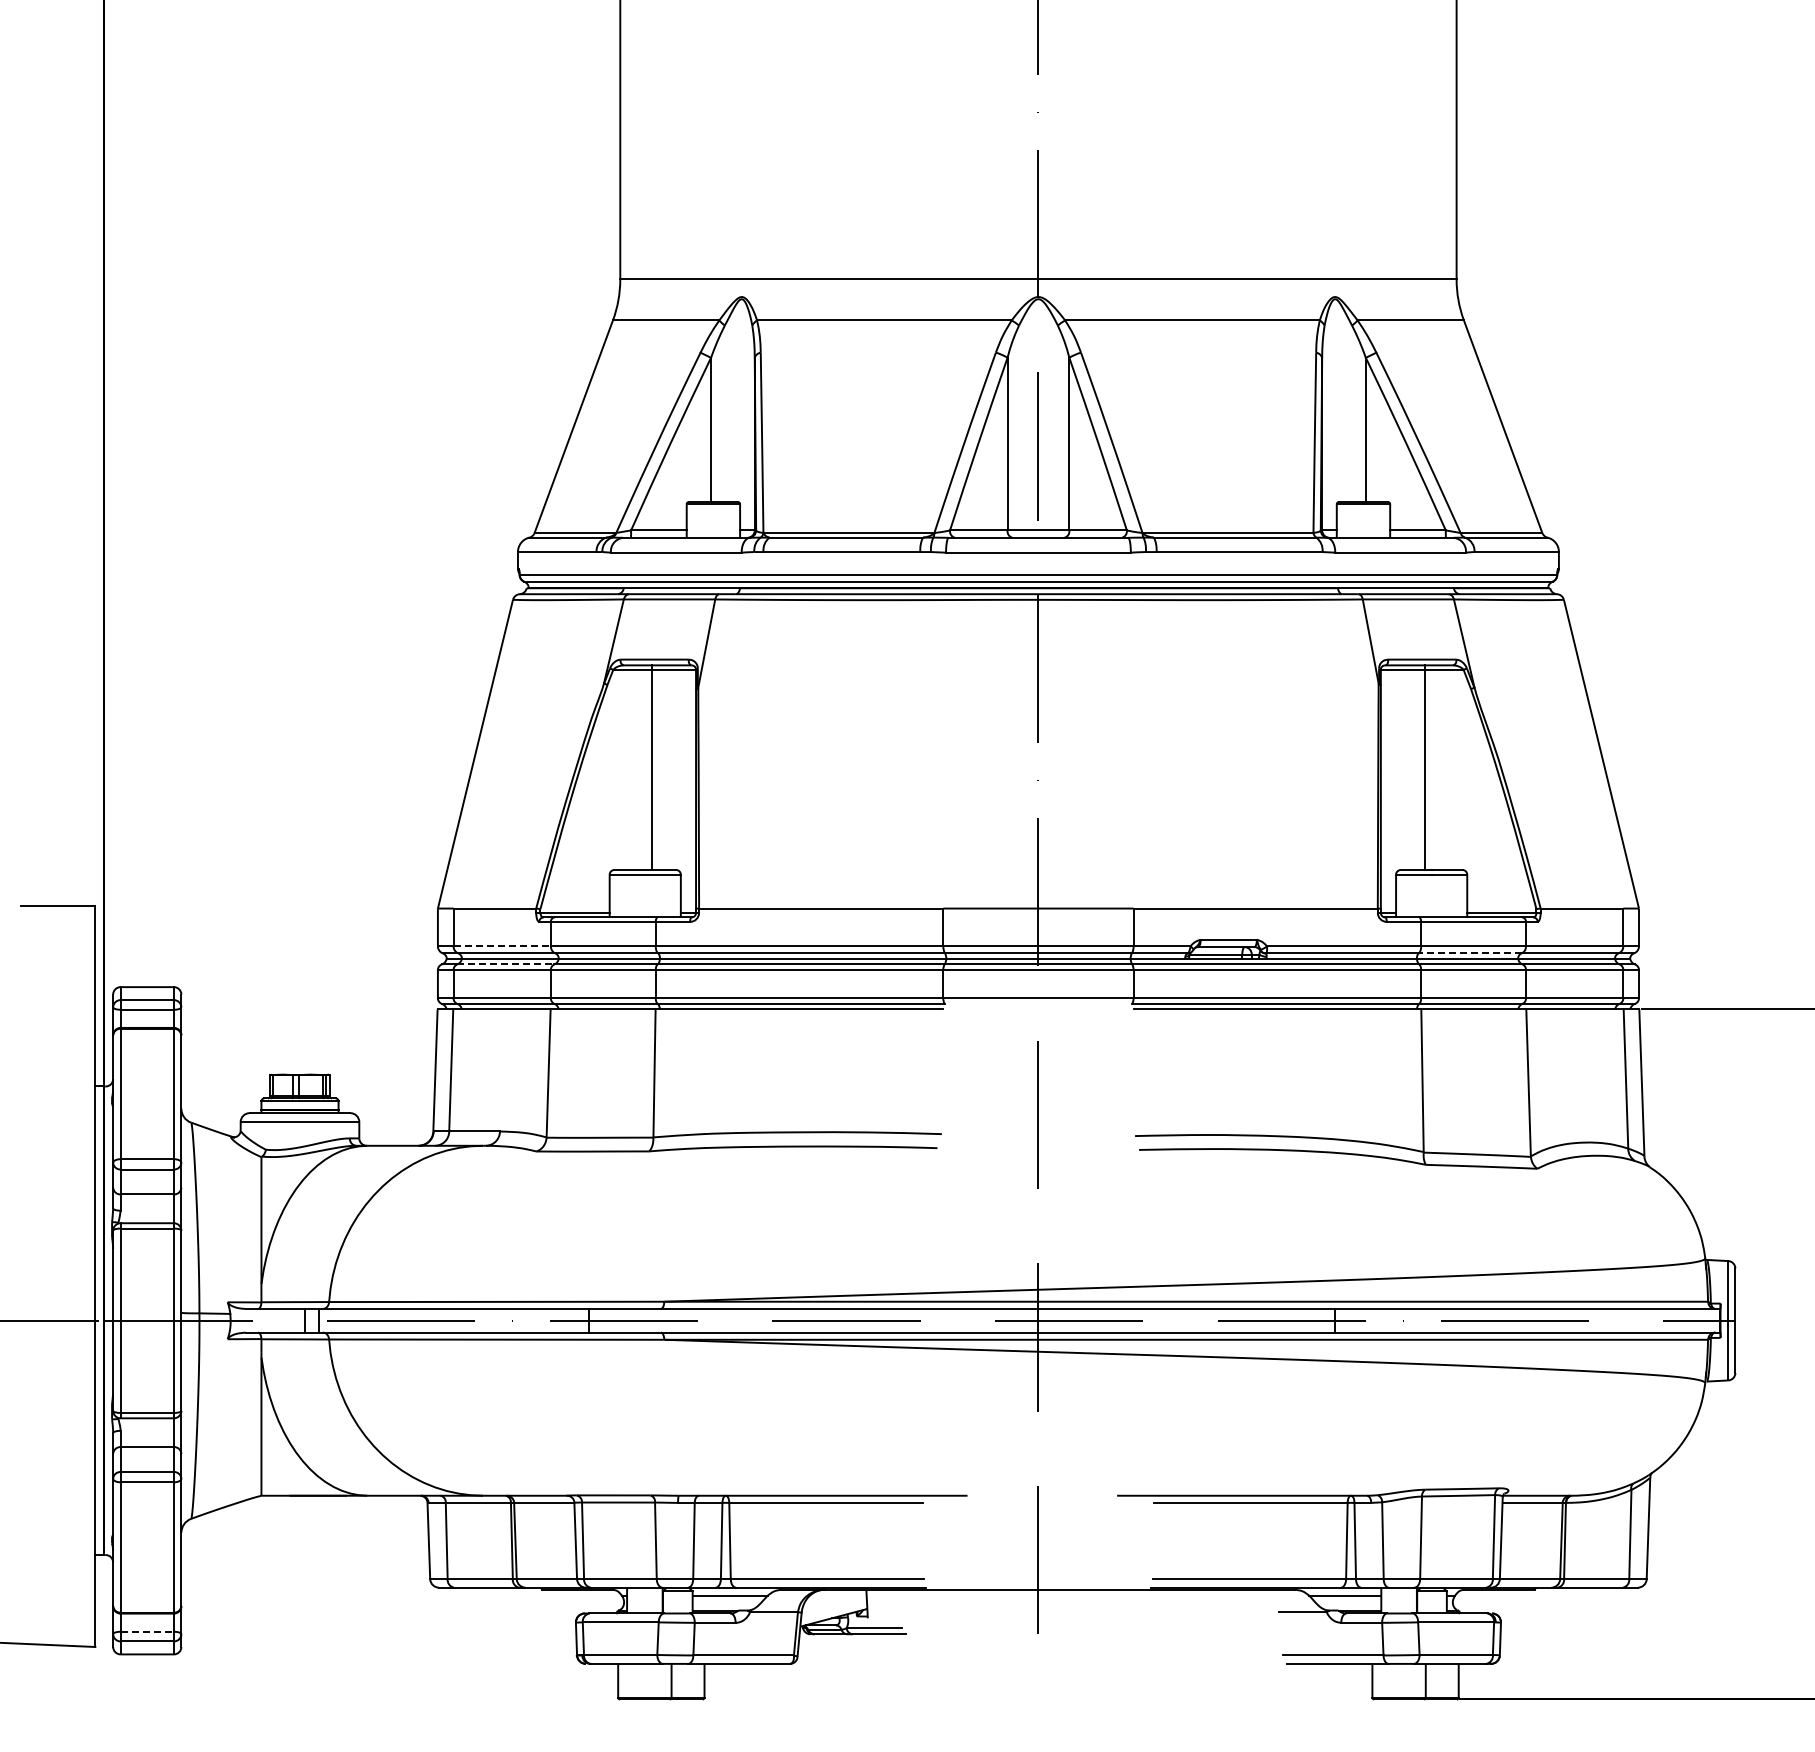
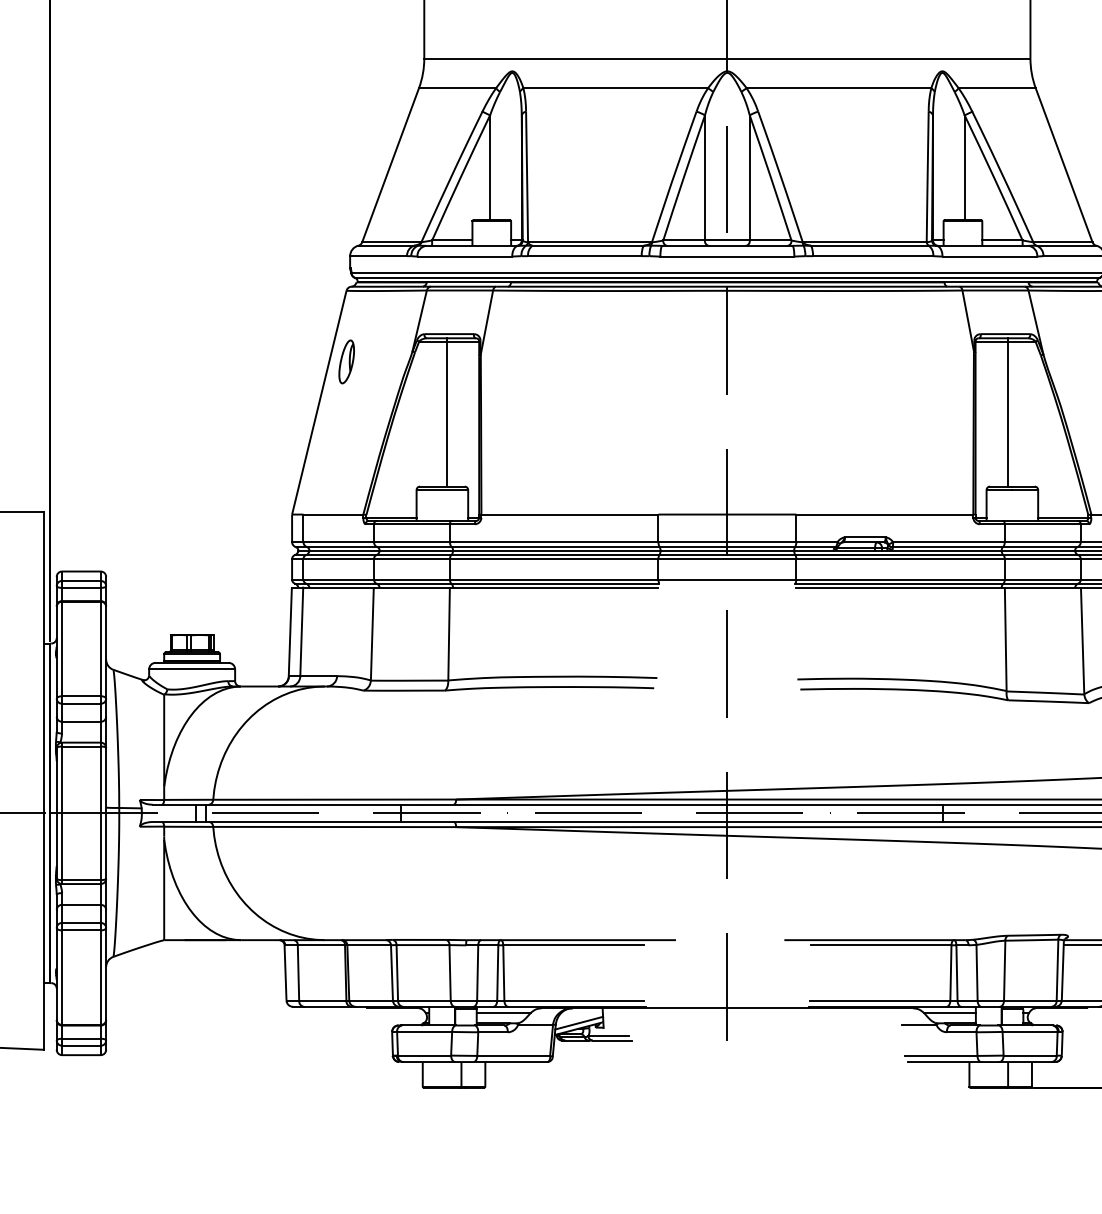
part: (513, 697) -> (346, 361), added
line: (502, 946) -> (338, 542), dashed -> solid
line: (1469, 953) -> (1039, 547), dashed -> solid
line: (505, 964) -> (341, 555), dashed -> solid
line: (833, 1610) -> (578, 1023), added
line: (147, 1631) -> (81, 1038), dashed -> solid

